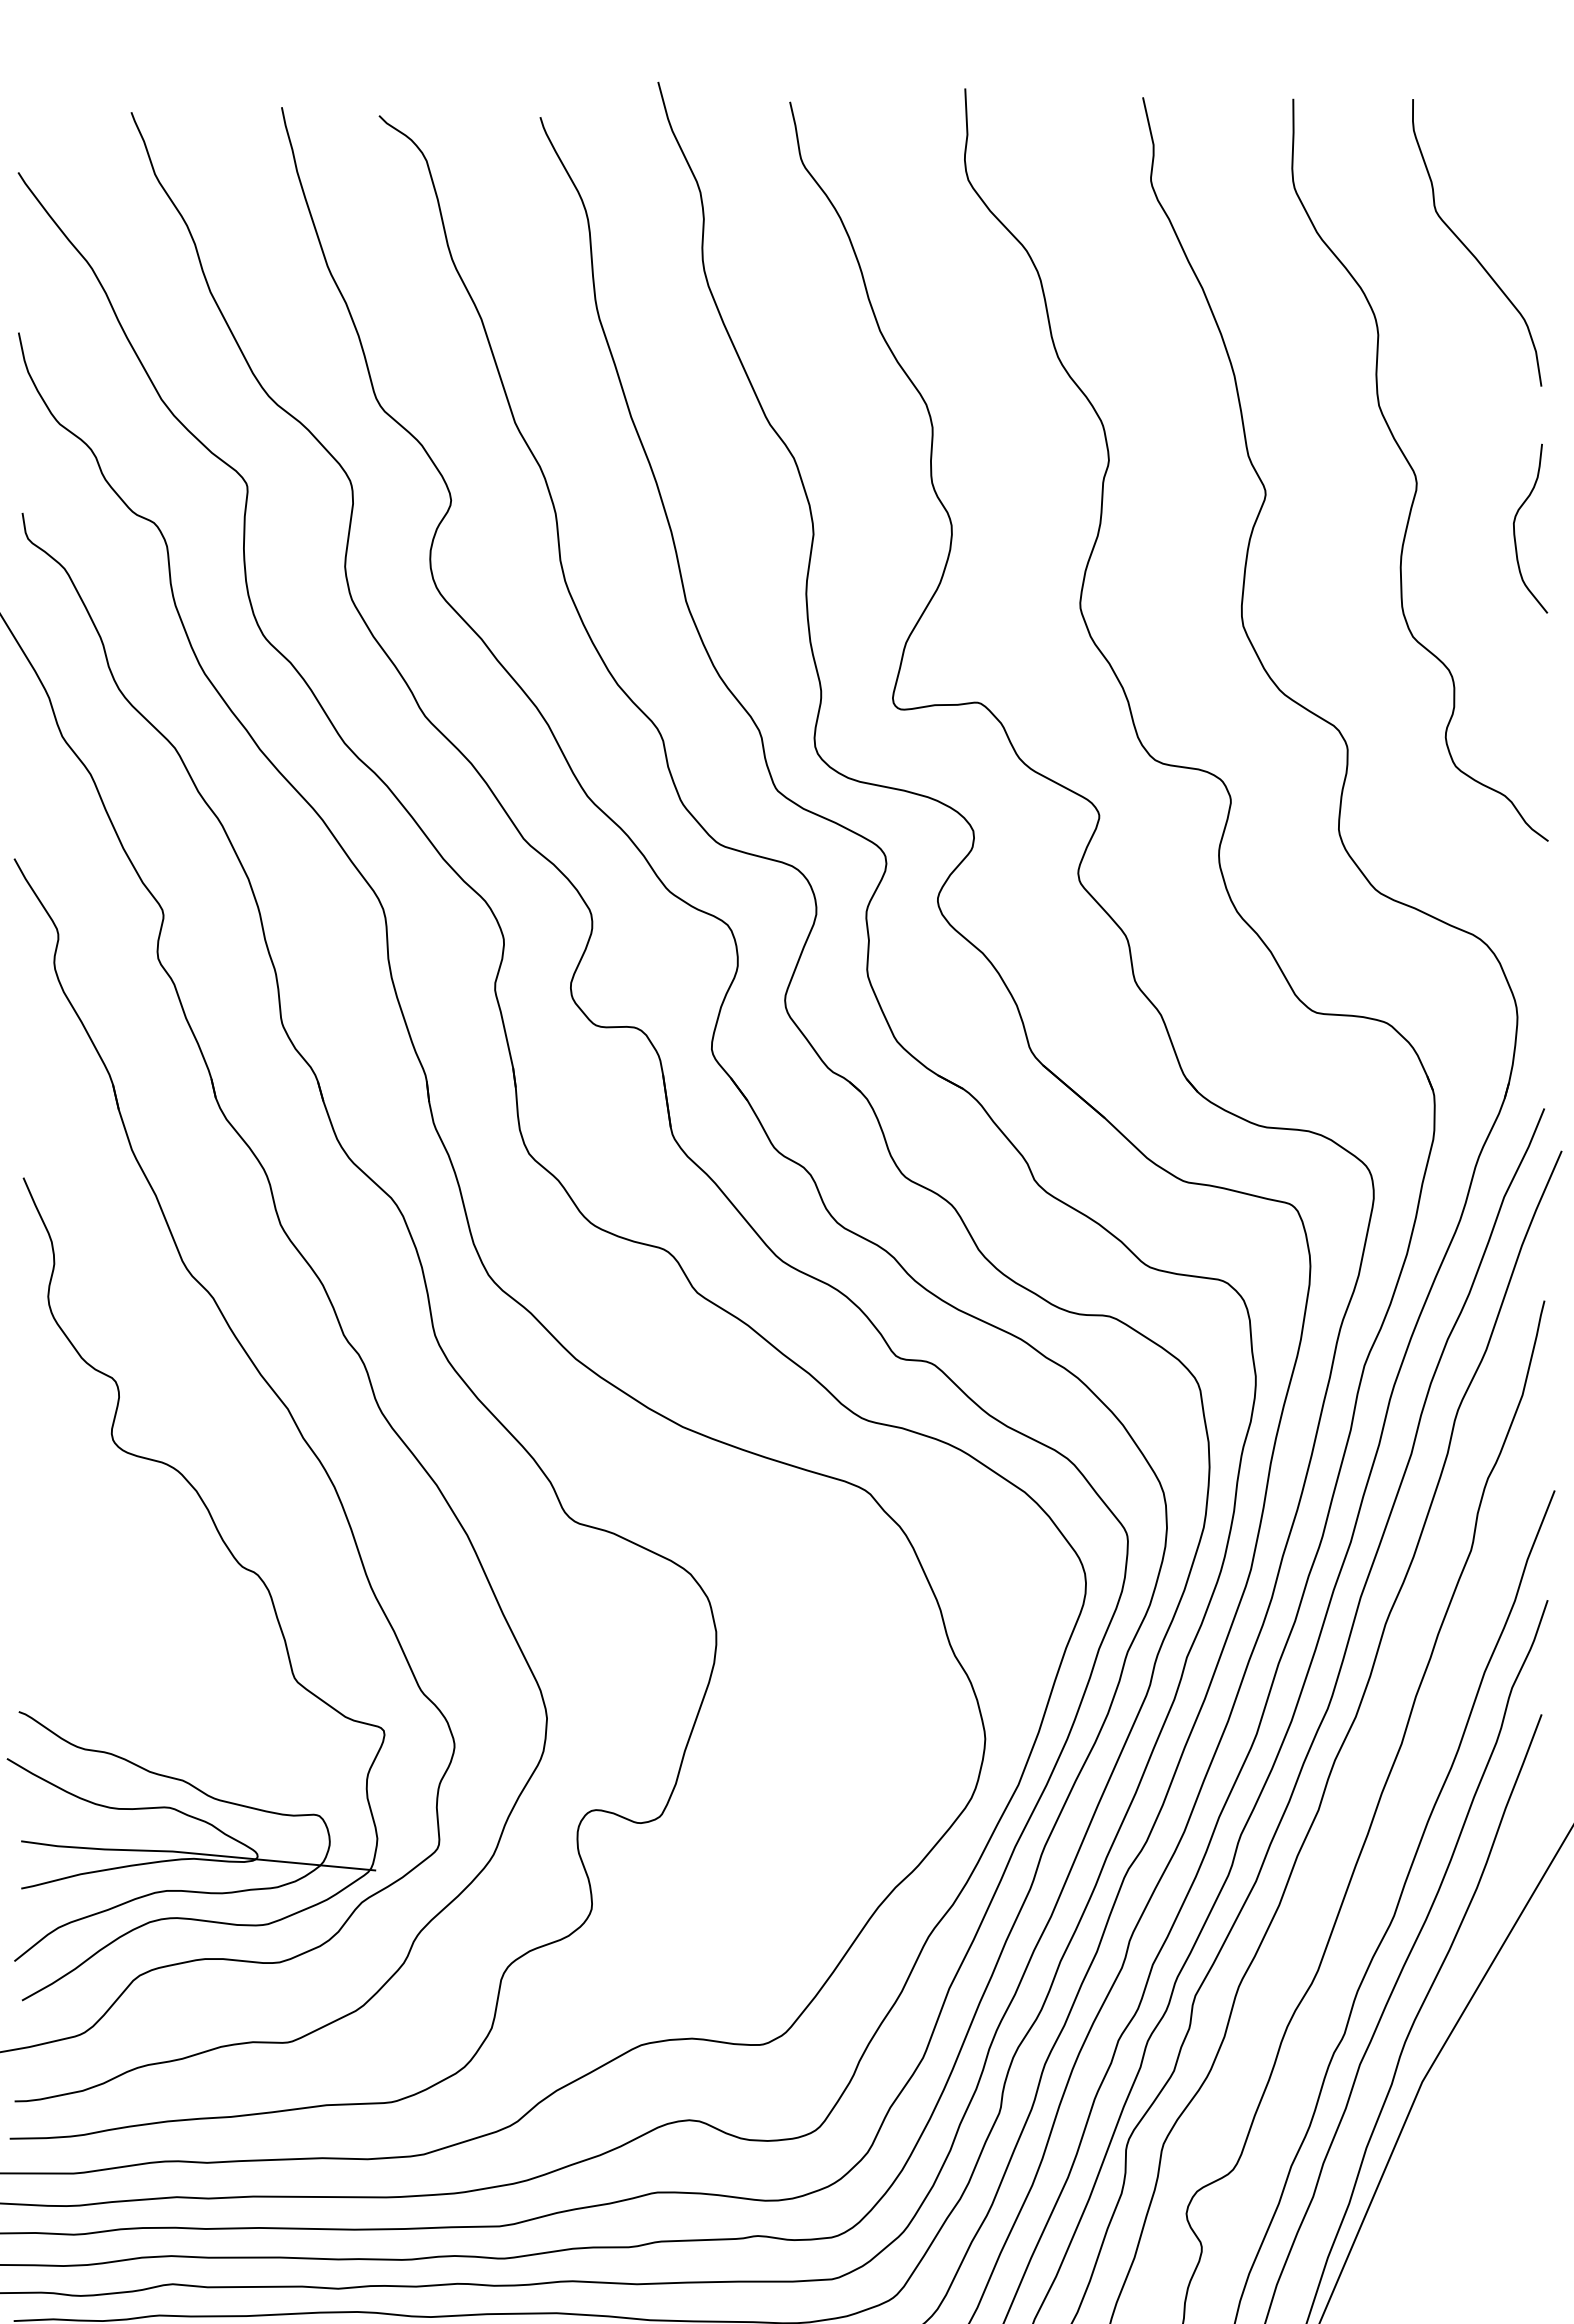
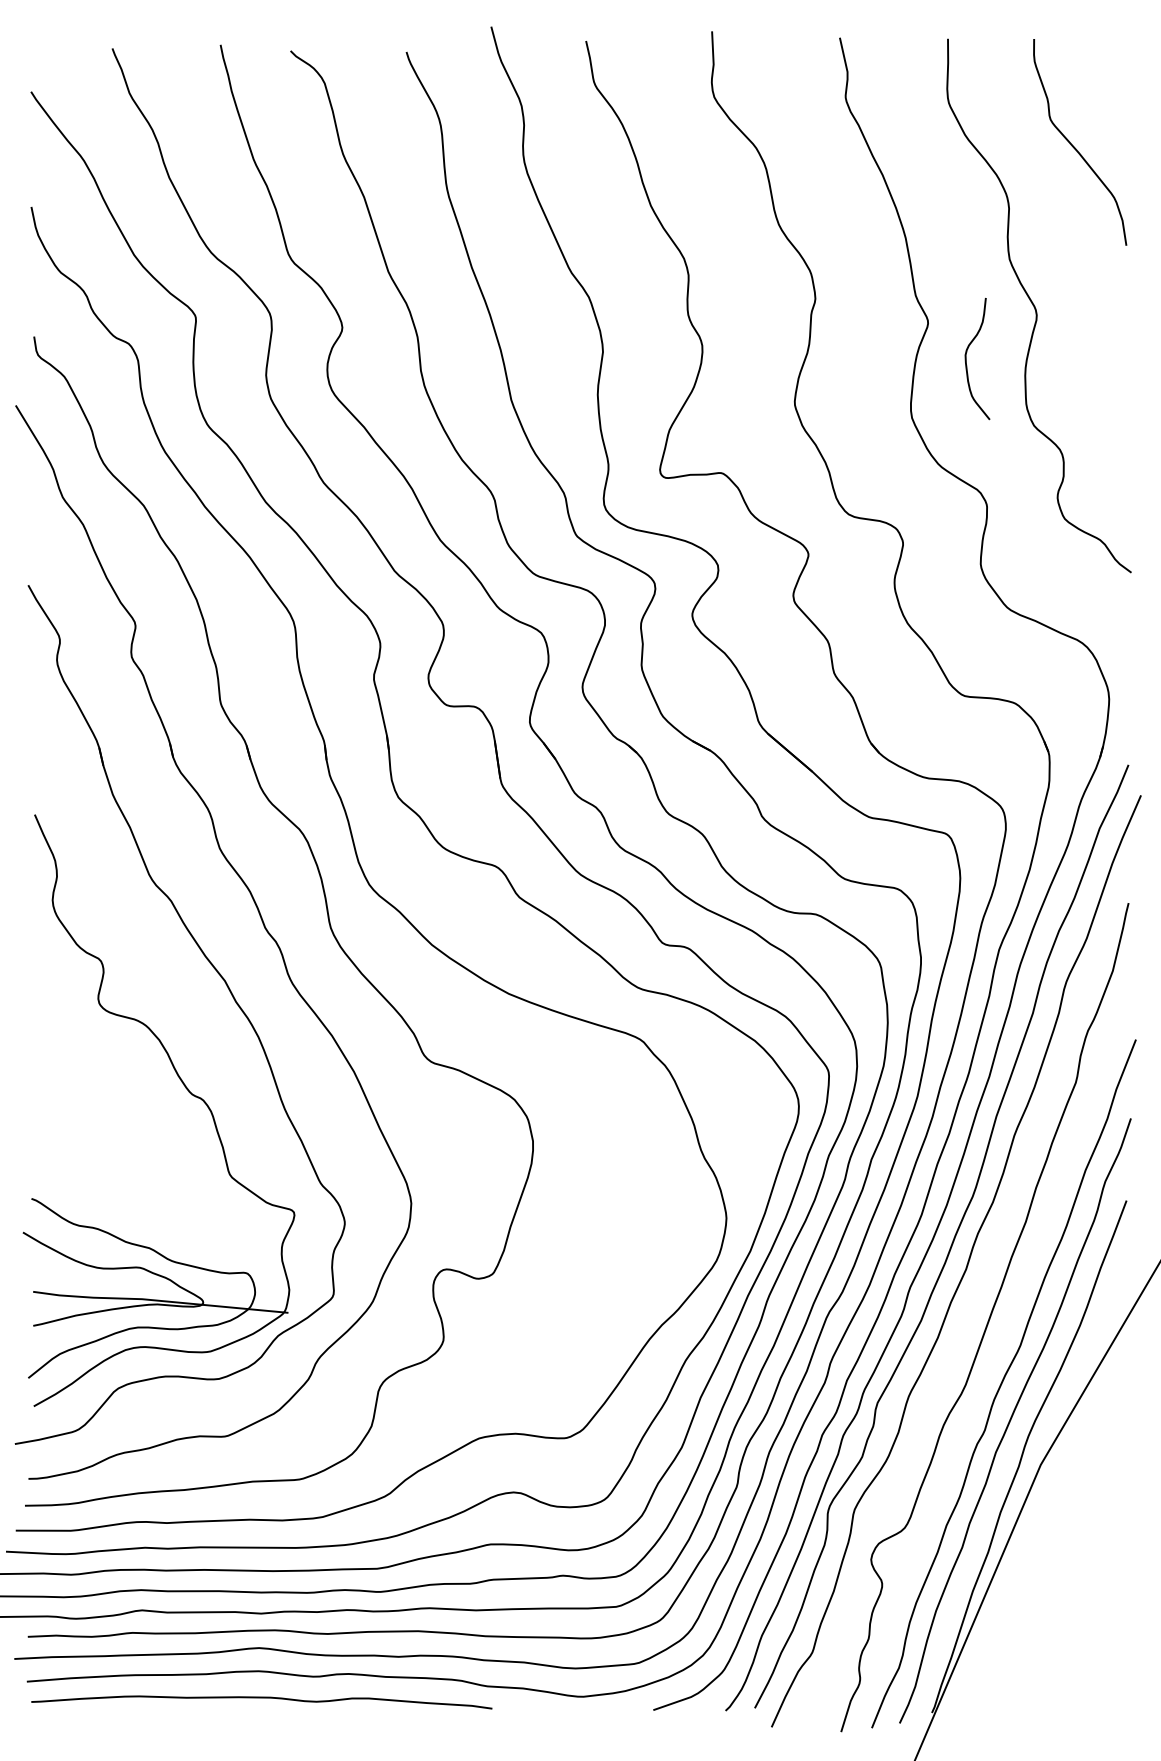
curve: (1515, 529) -> (966, 359), moved

